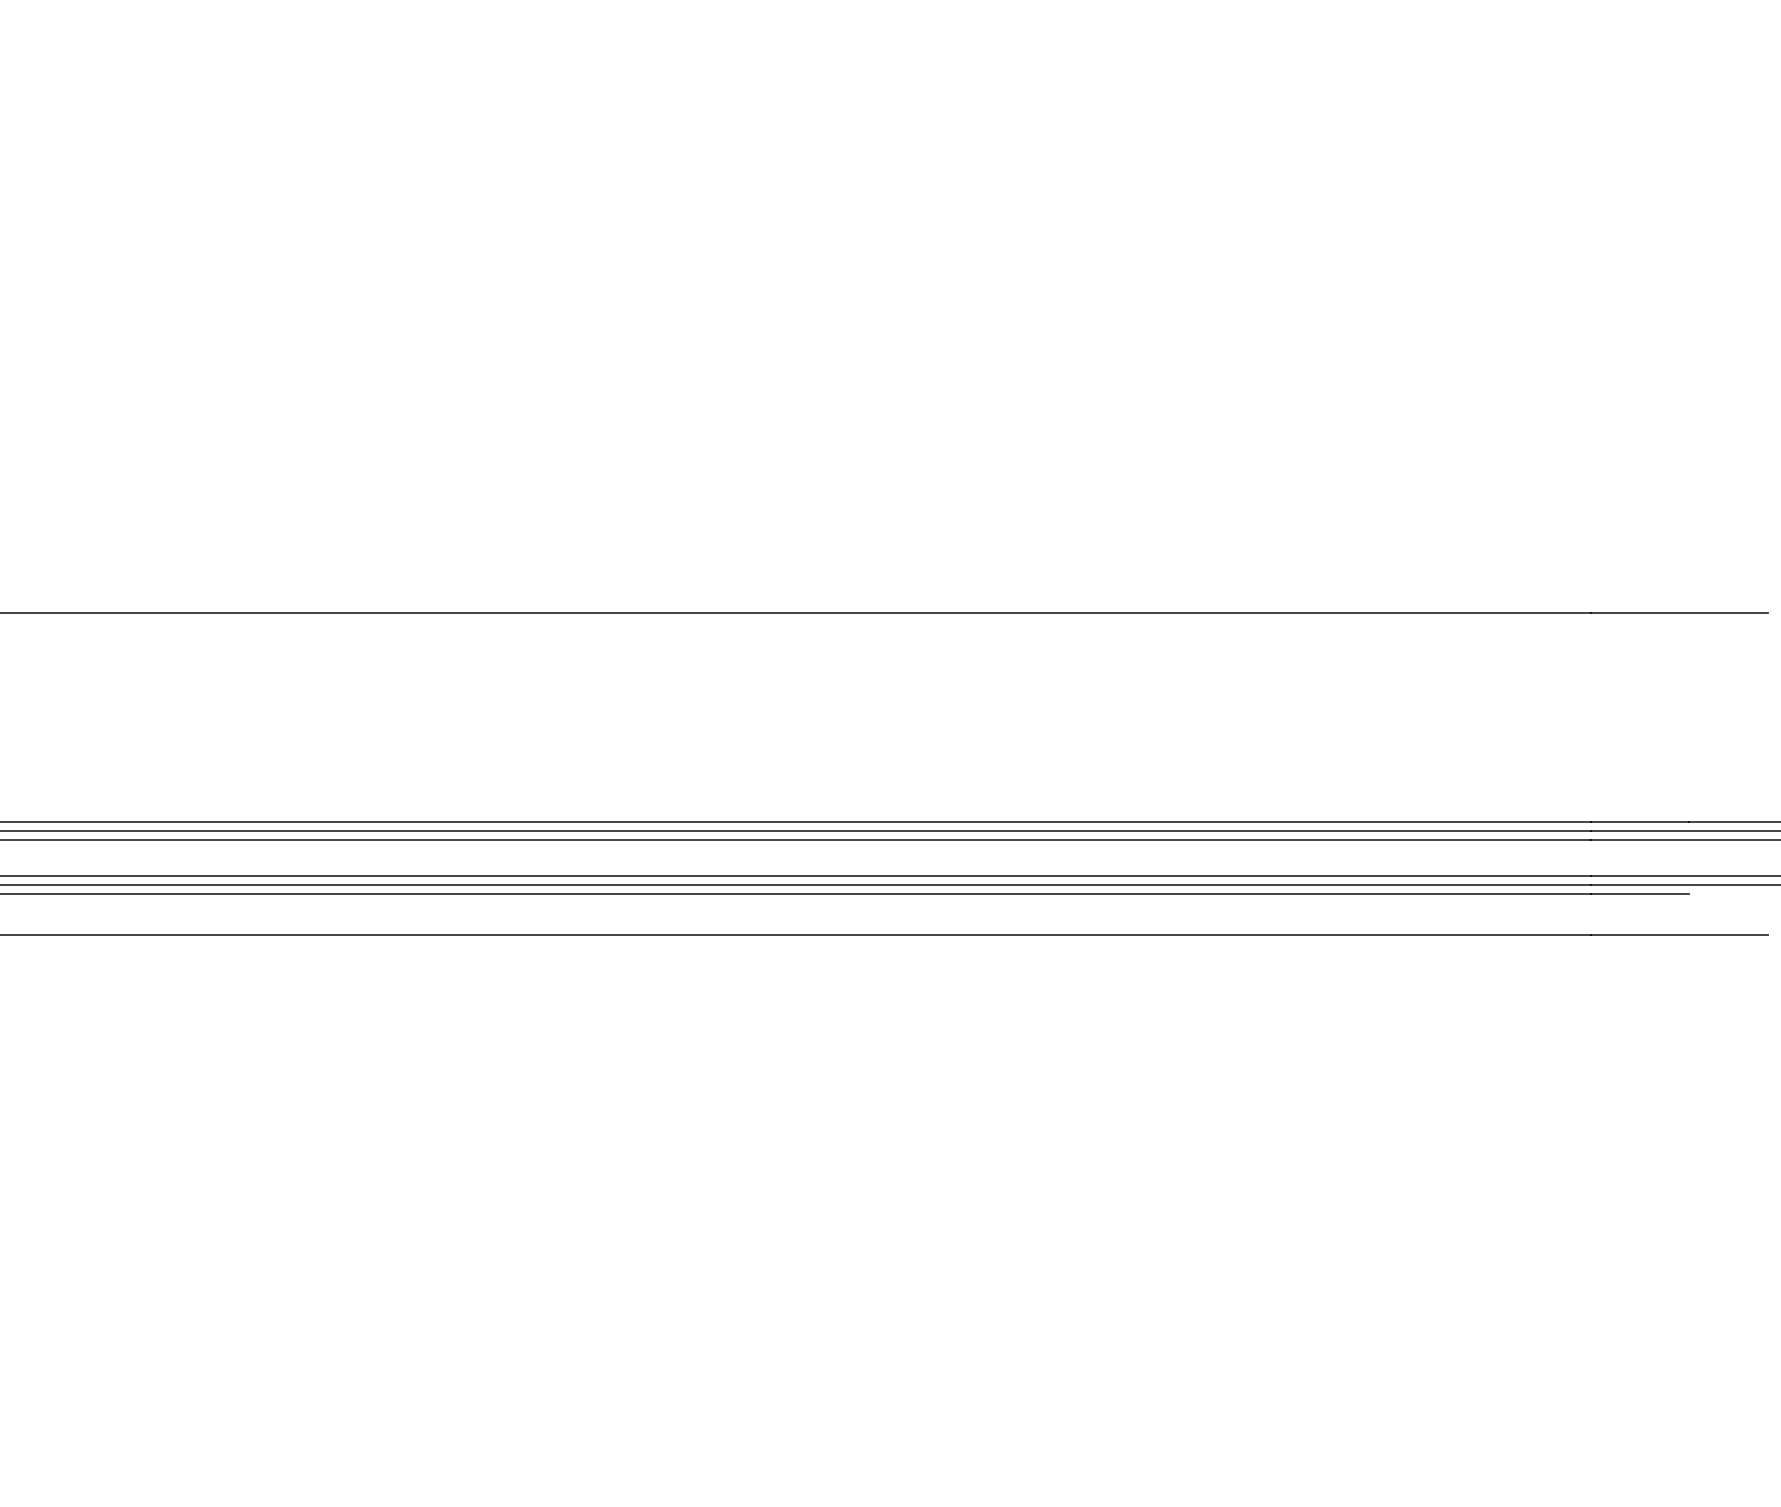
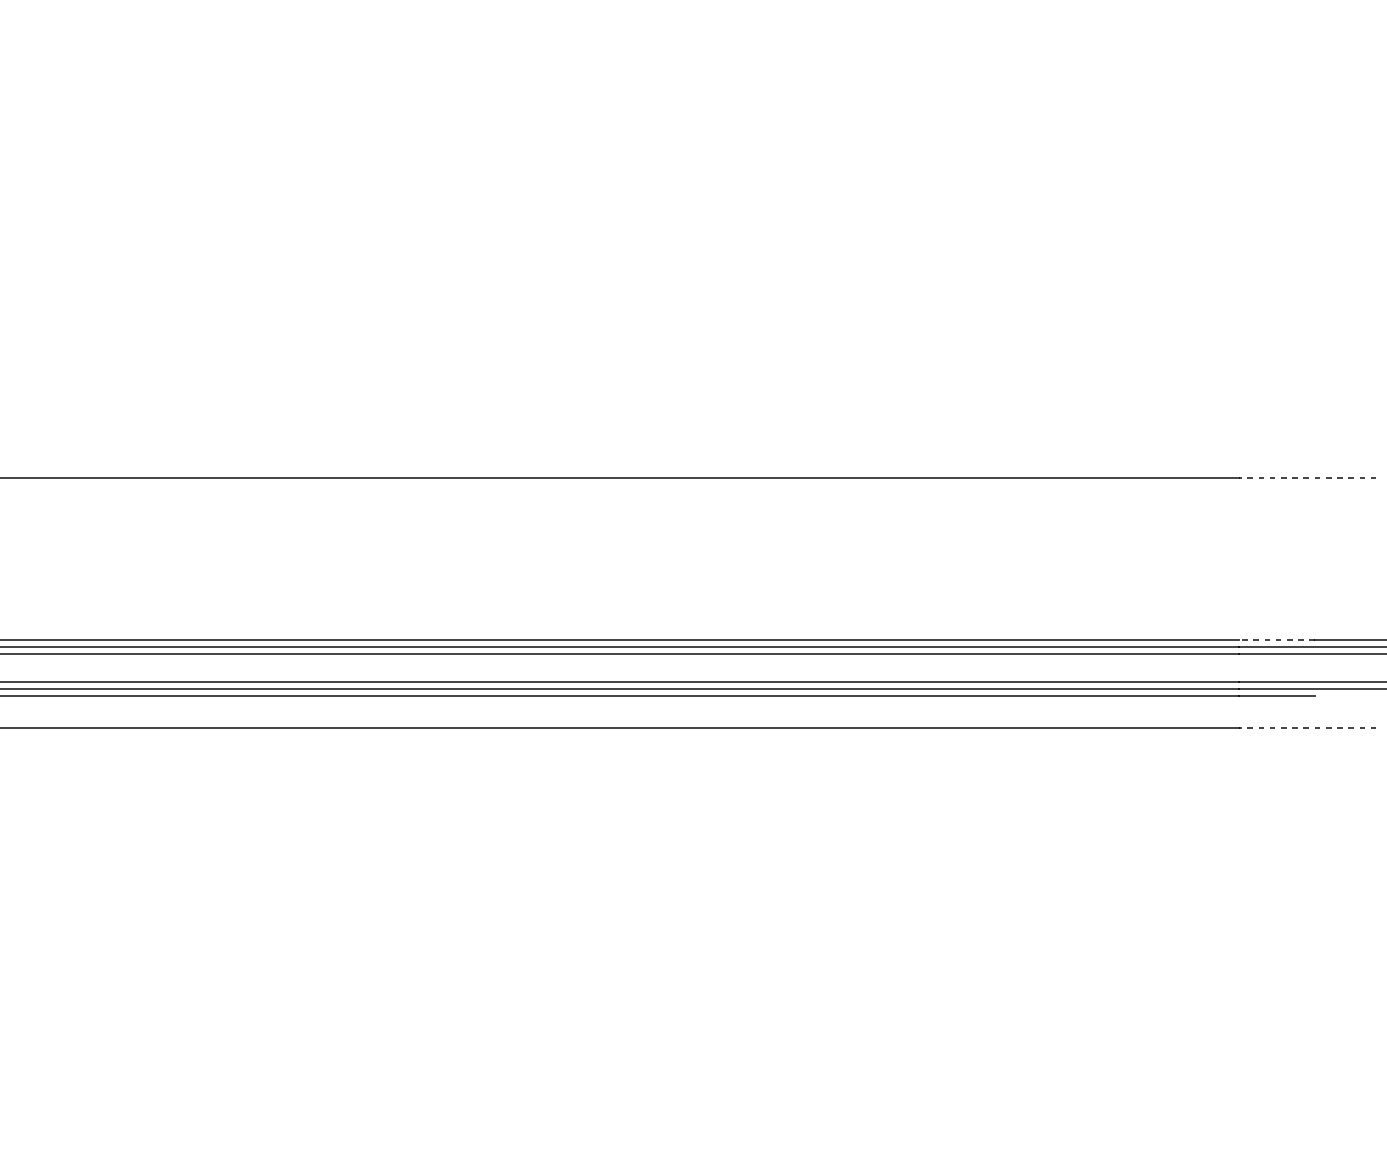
line: (1678, 612) -> (1307, 477), solid -> dashed
line: (1639, 822) -> (1276, 640), solid -> dashed
line: (1678, 935) -> (1307, 728), solid -> dashed

